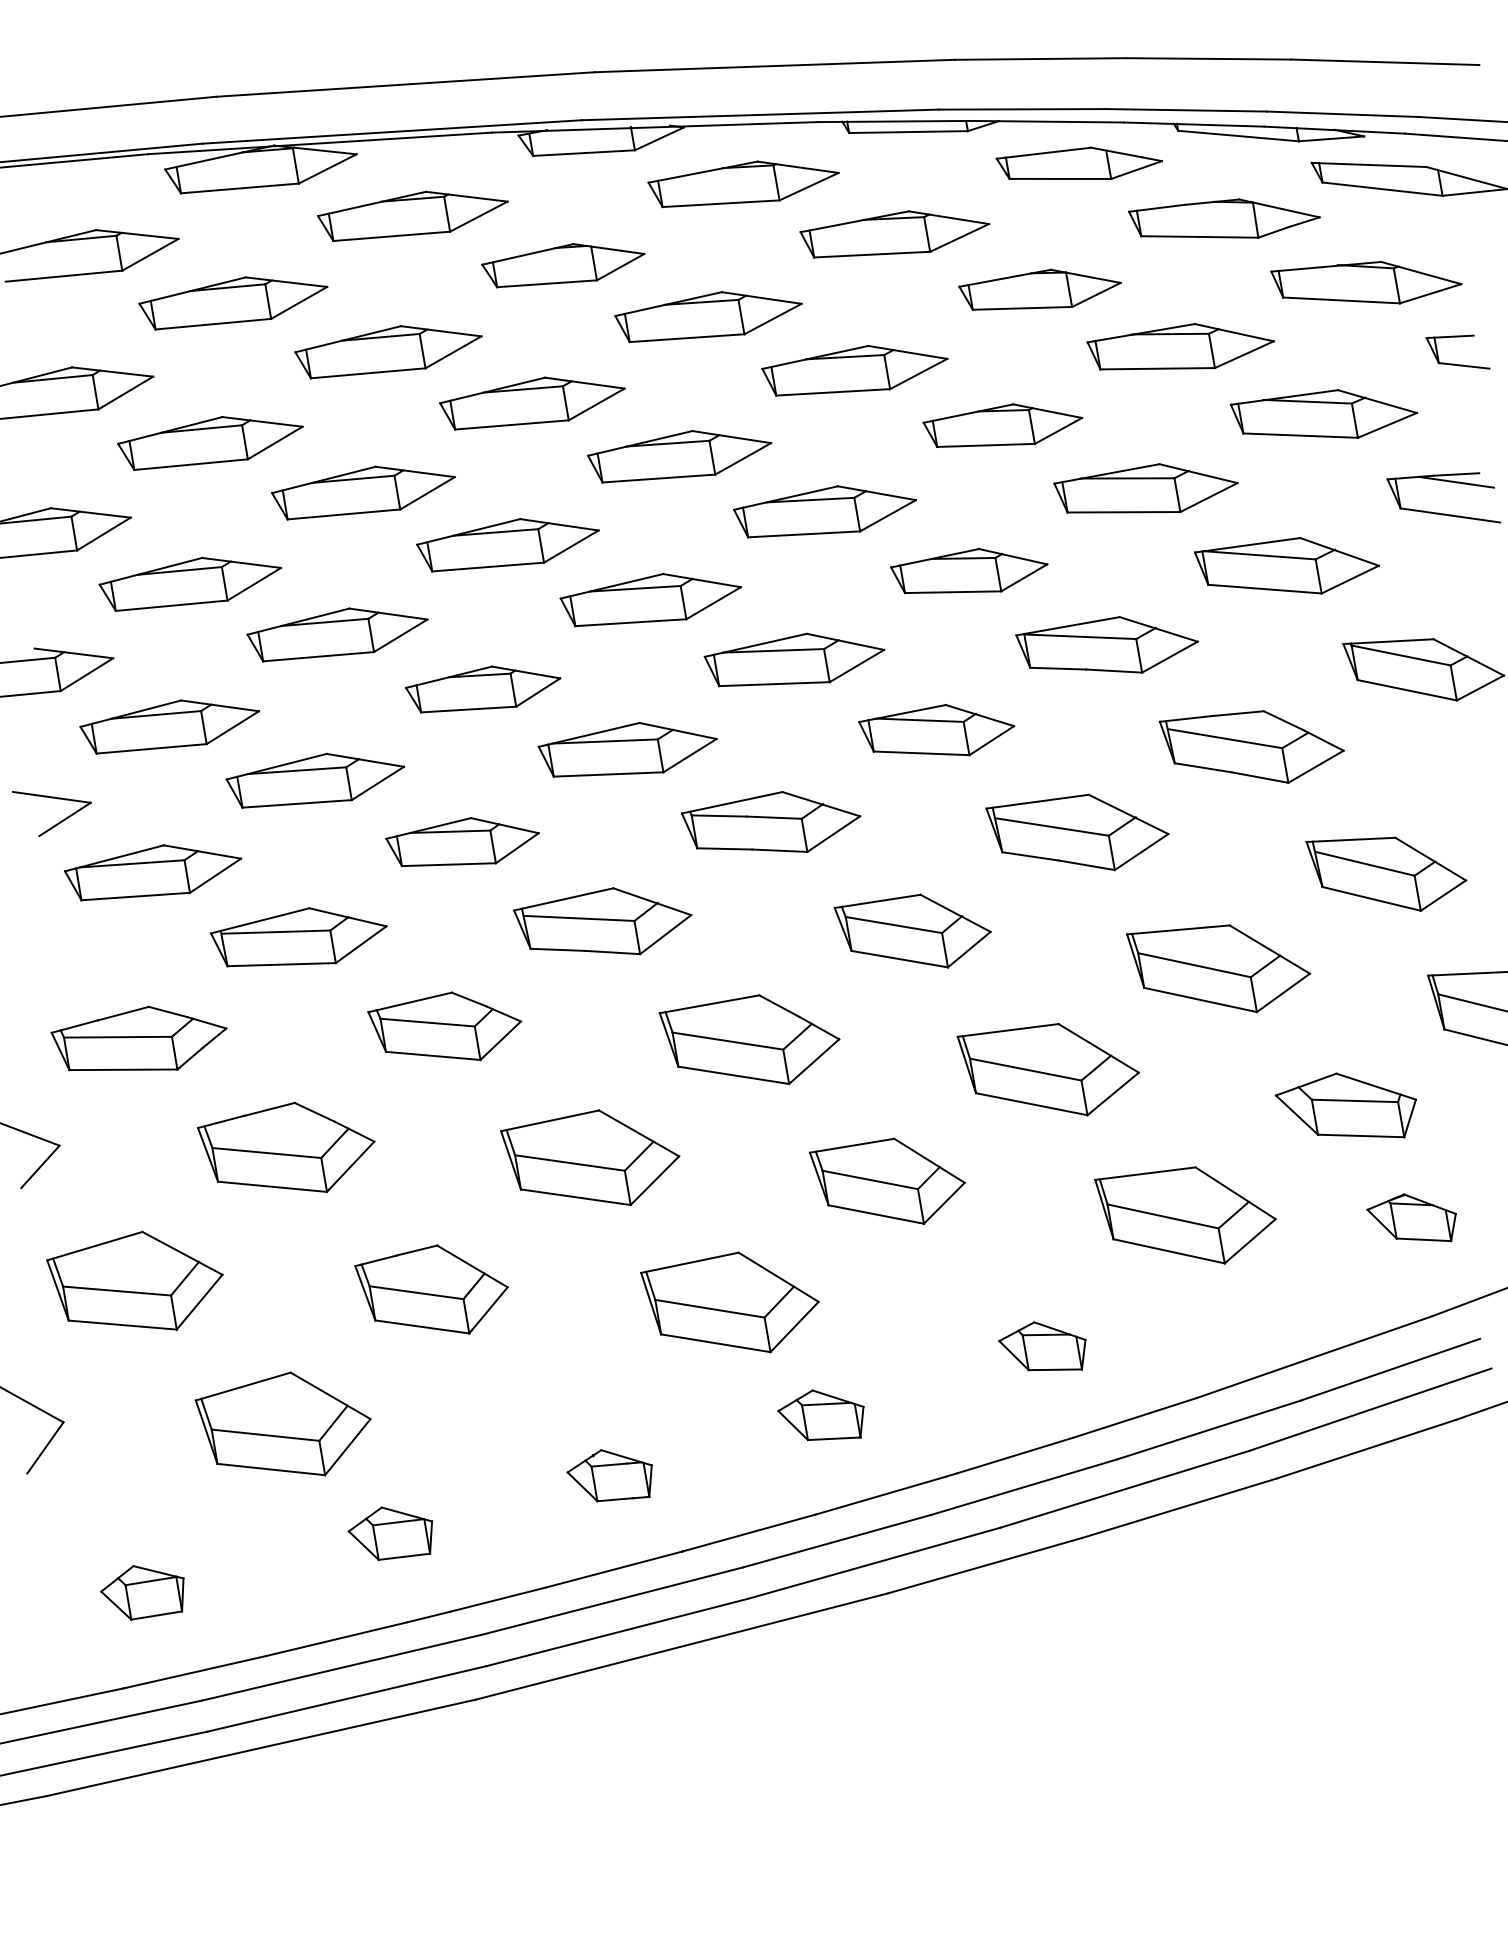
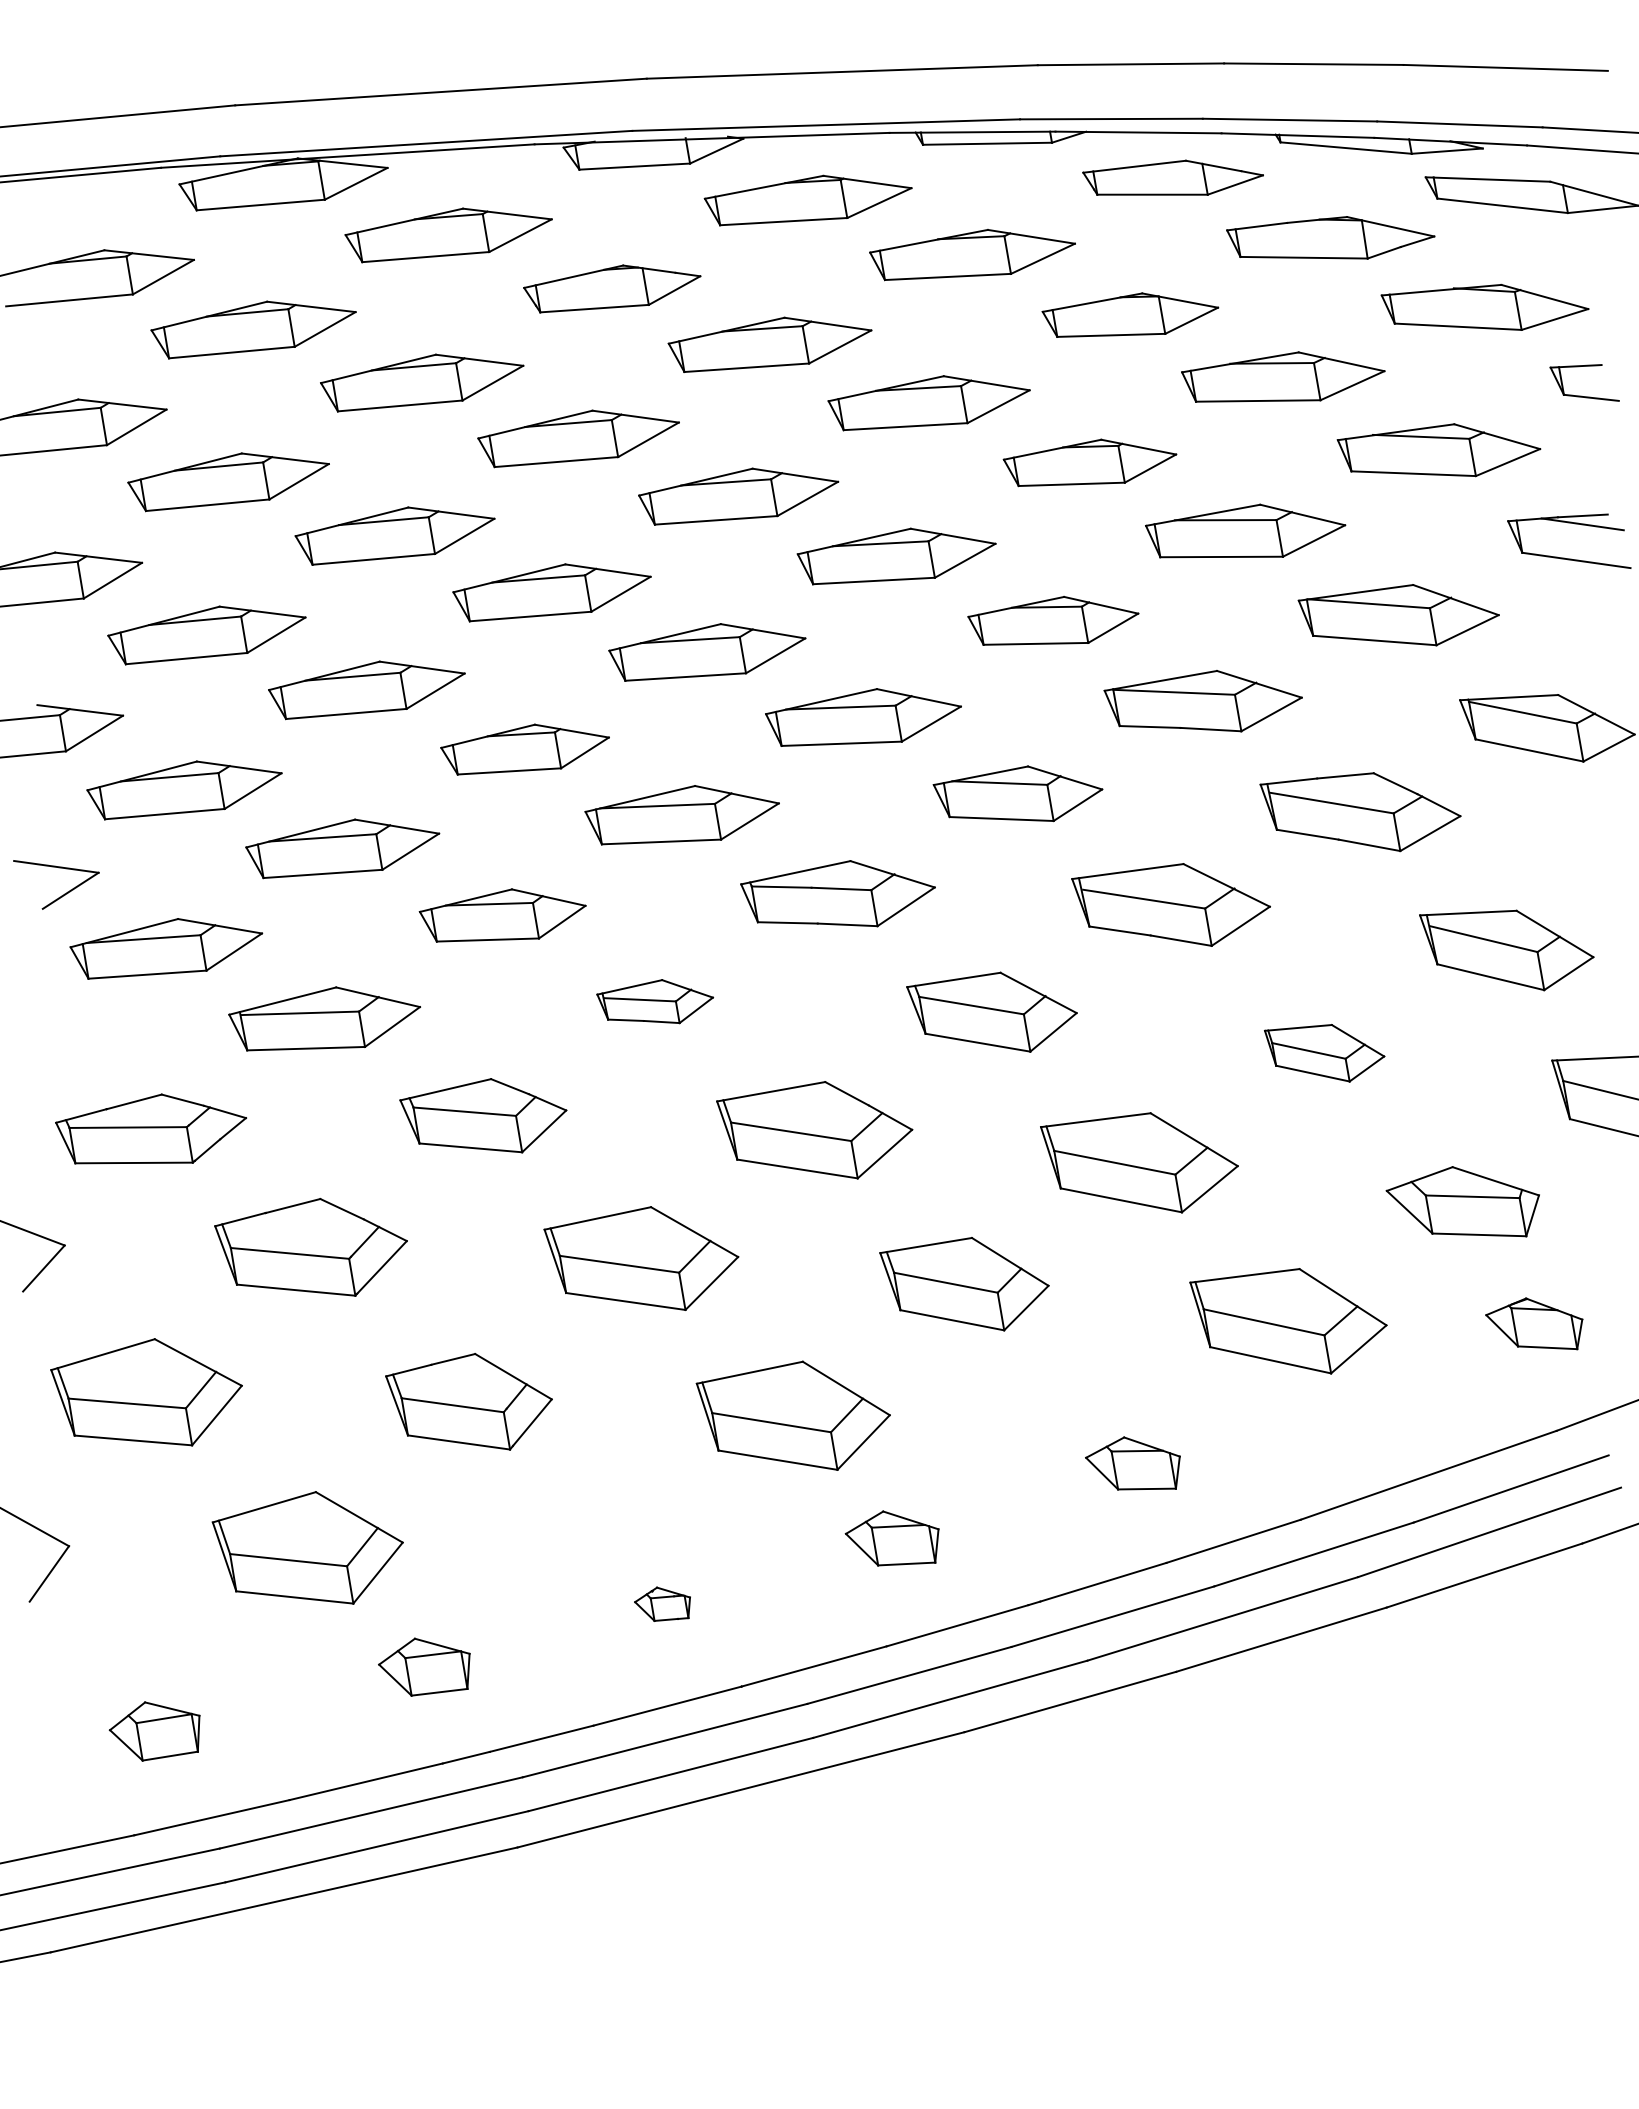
part: (602, 921) -> (654, 1001), size x0.6
part: (1218, 968) -> (1324, 1052), size x0.6
part: (609, 1475) -> (662, 1603), size x0.6

